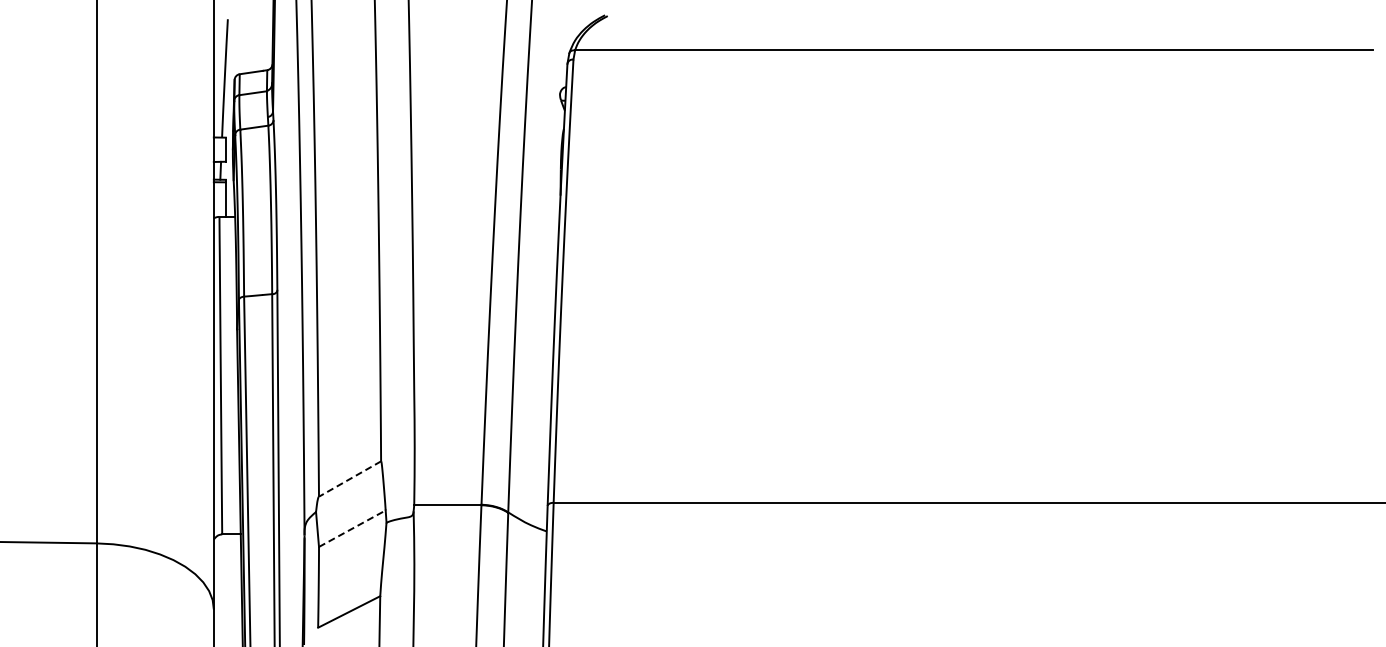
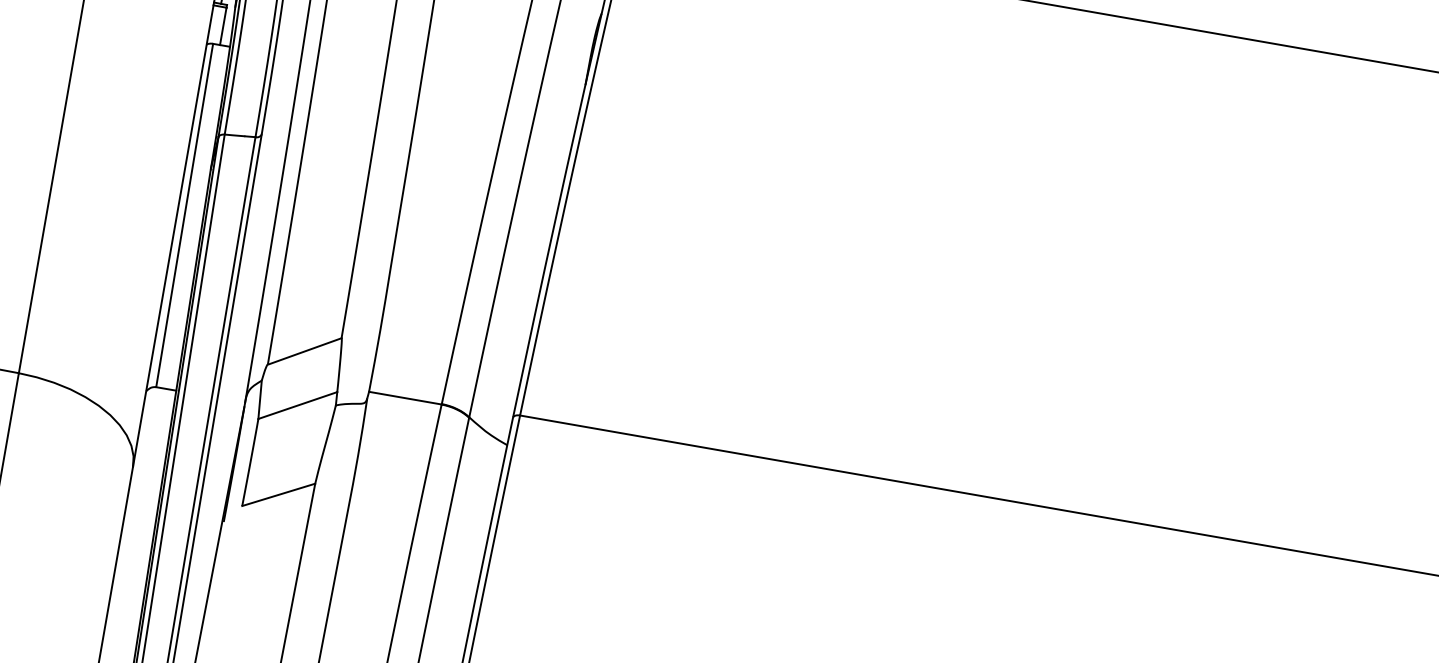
line: (350, 479) -> (305, 352), dashed -> solid
line: (352, 528) -> (298, 405), dashed -> solid

